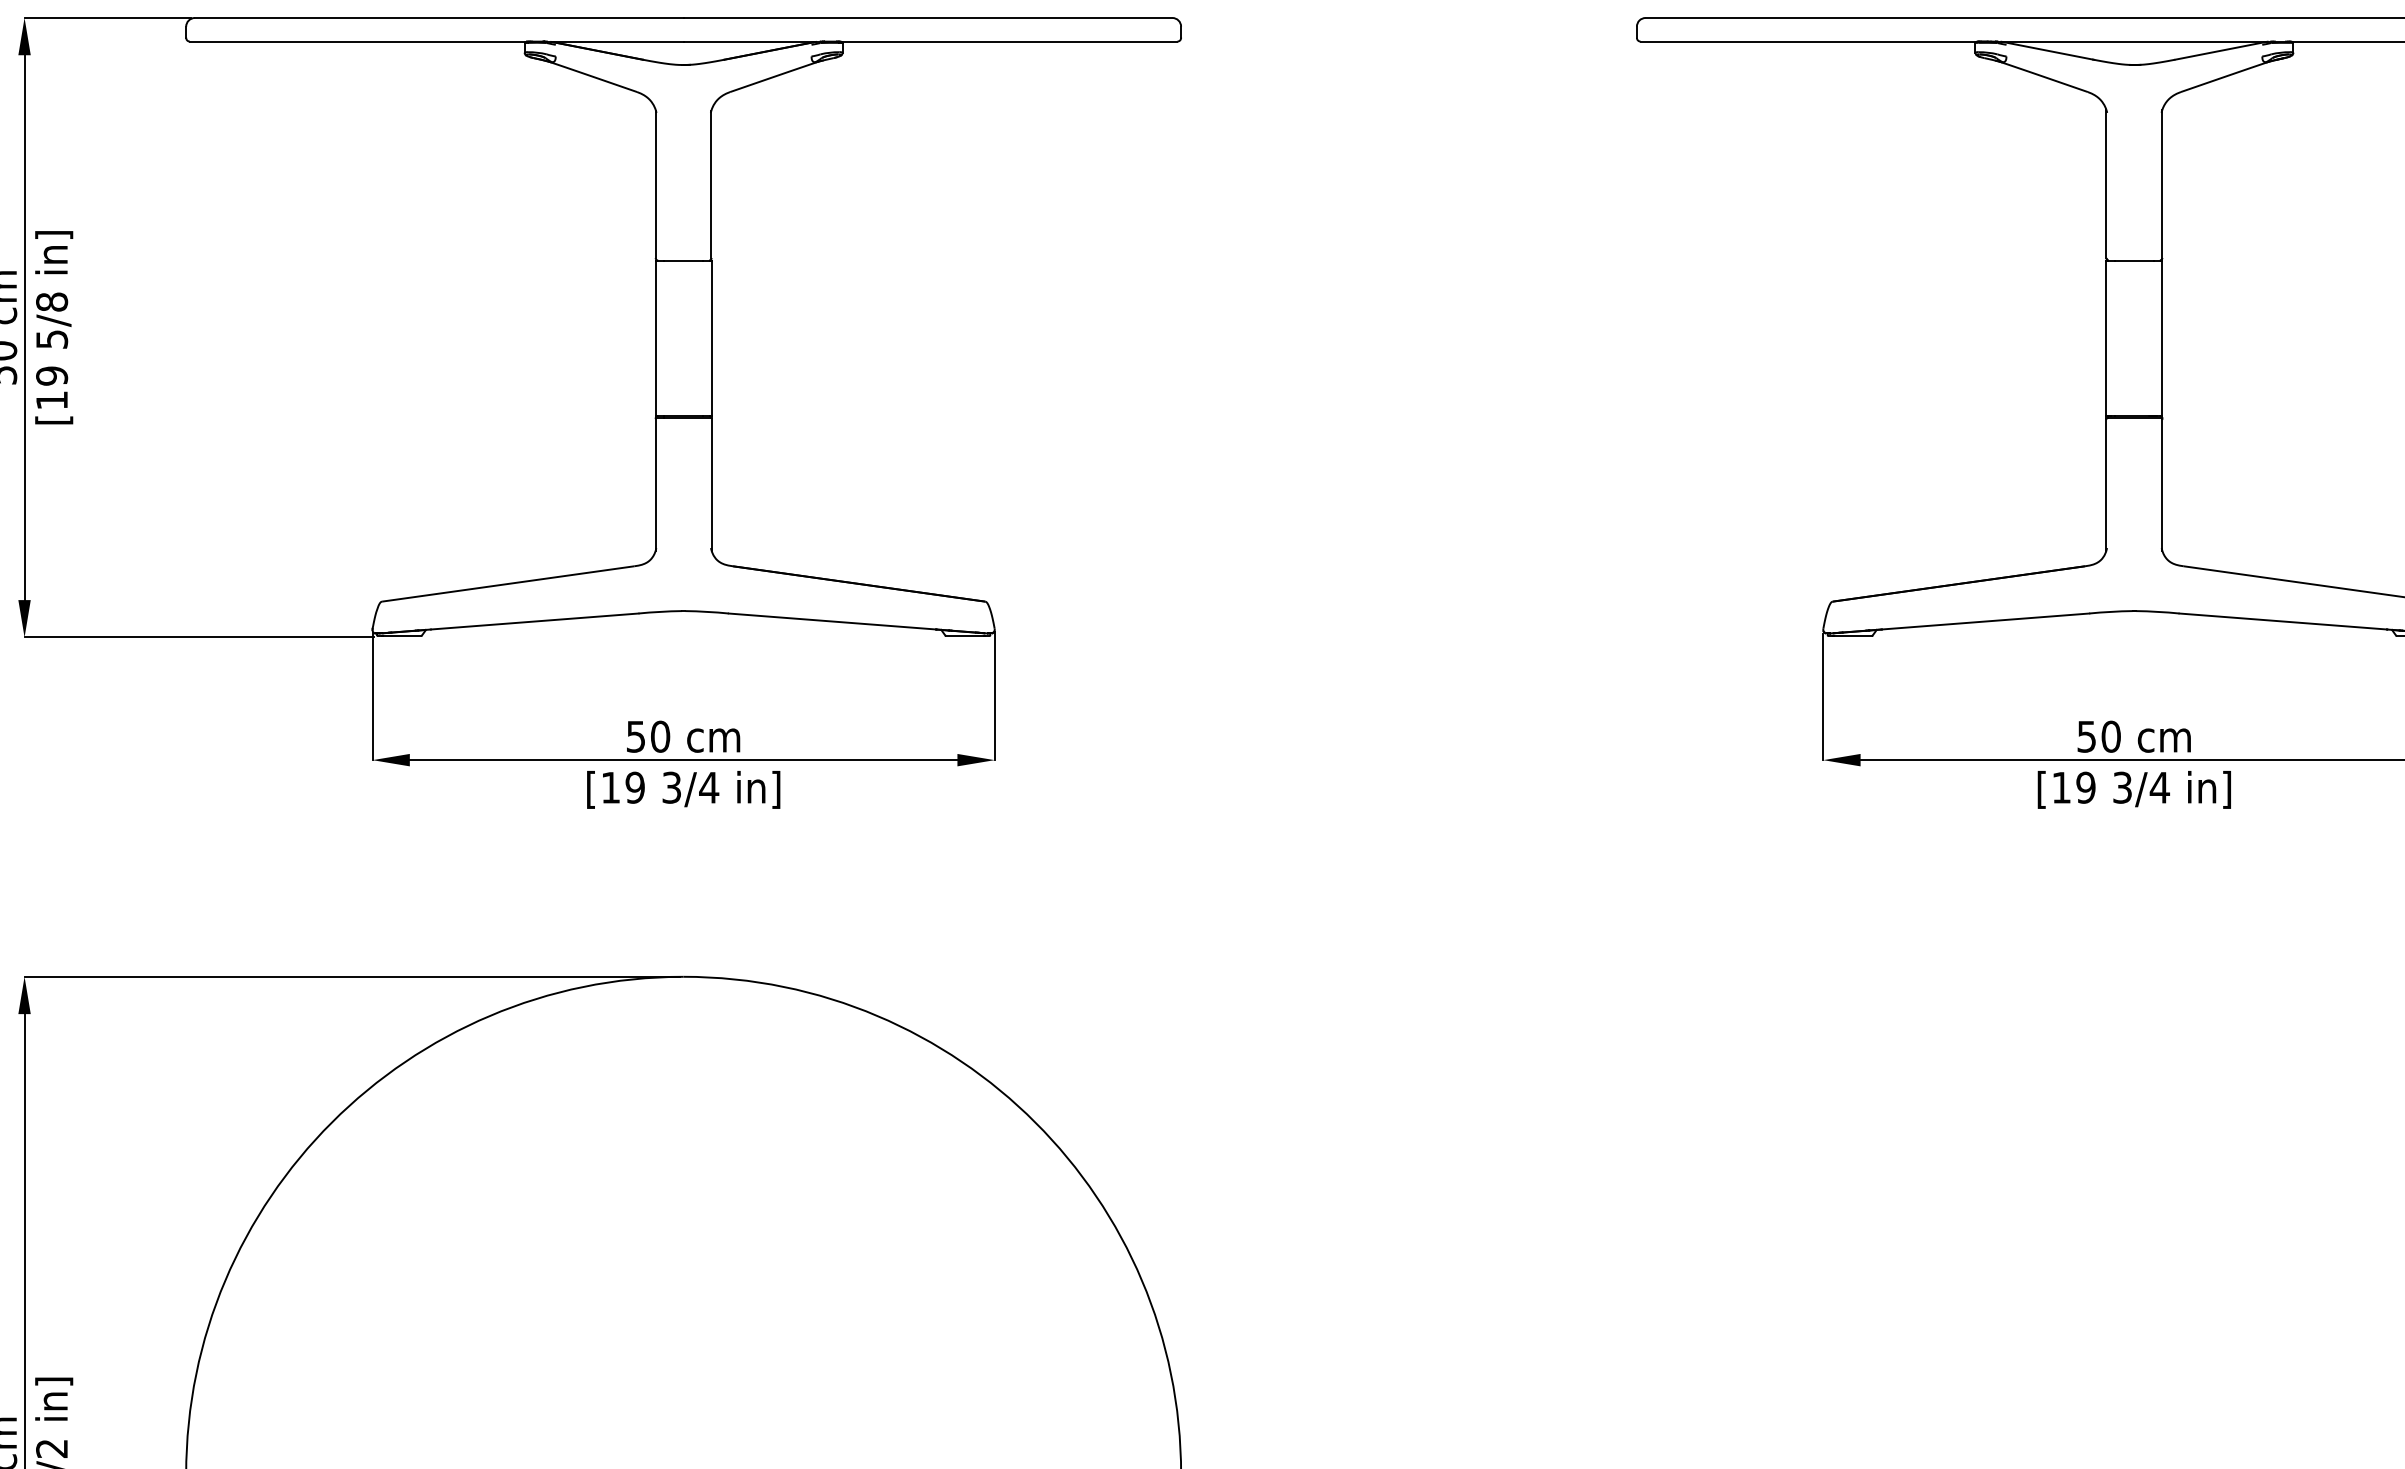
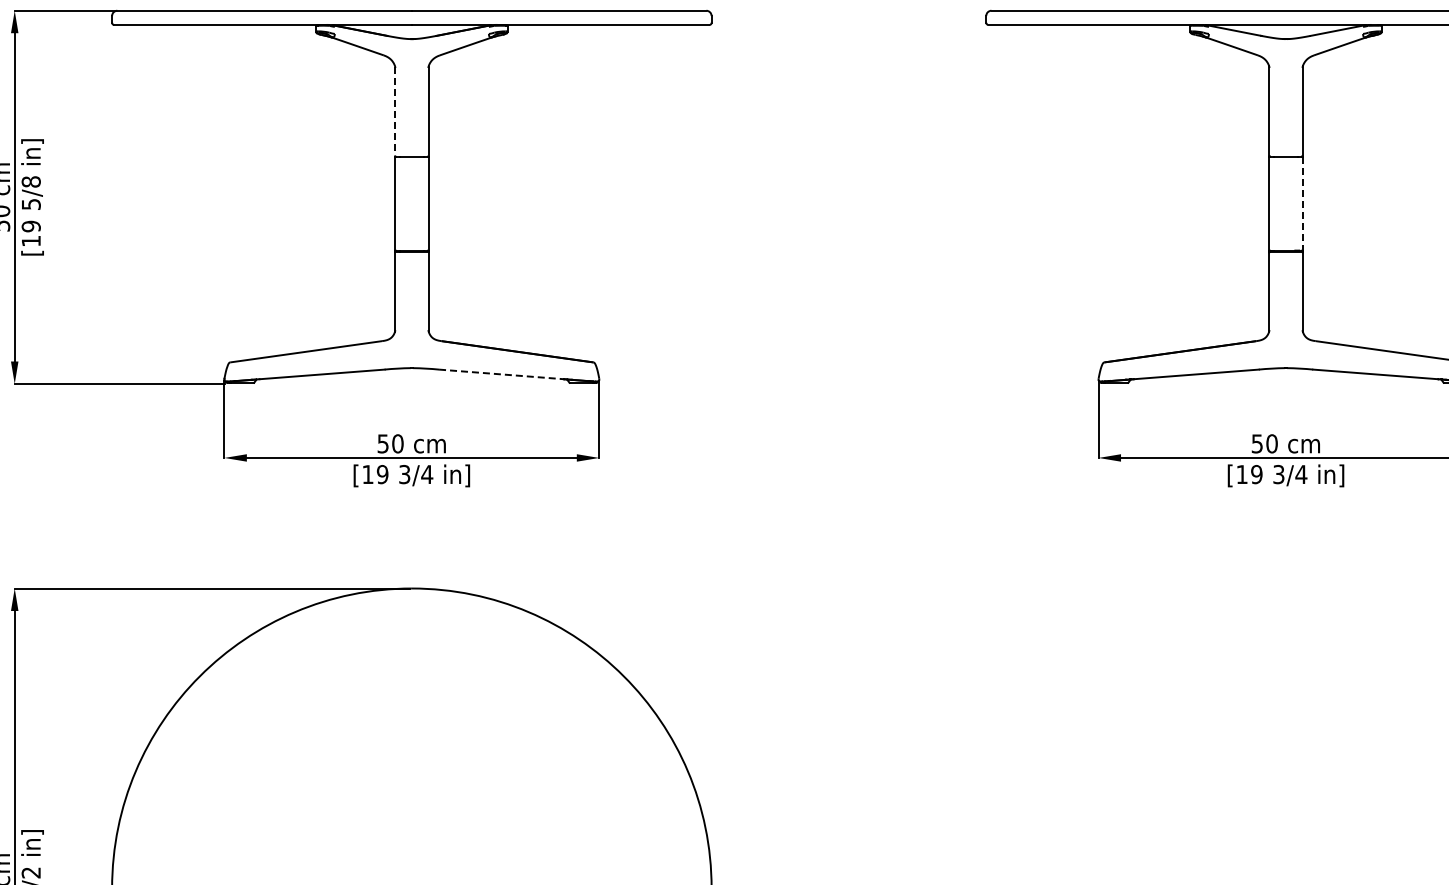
line: (656, 185) -> (395, 111), solid -> dashed
line: (2161, 337) -> (1302, 203), solid -> dashed
line: (832, 621) -> (501, 374), solid -> dashed

